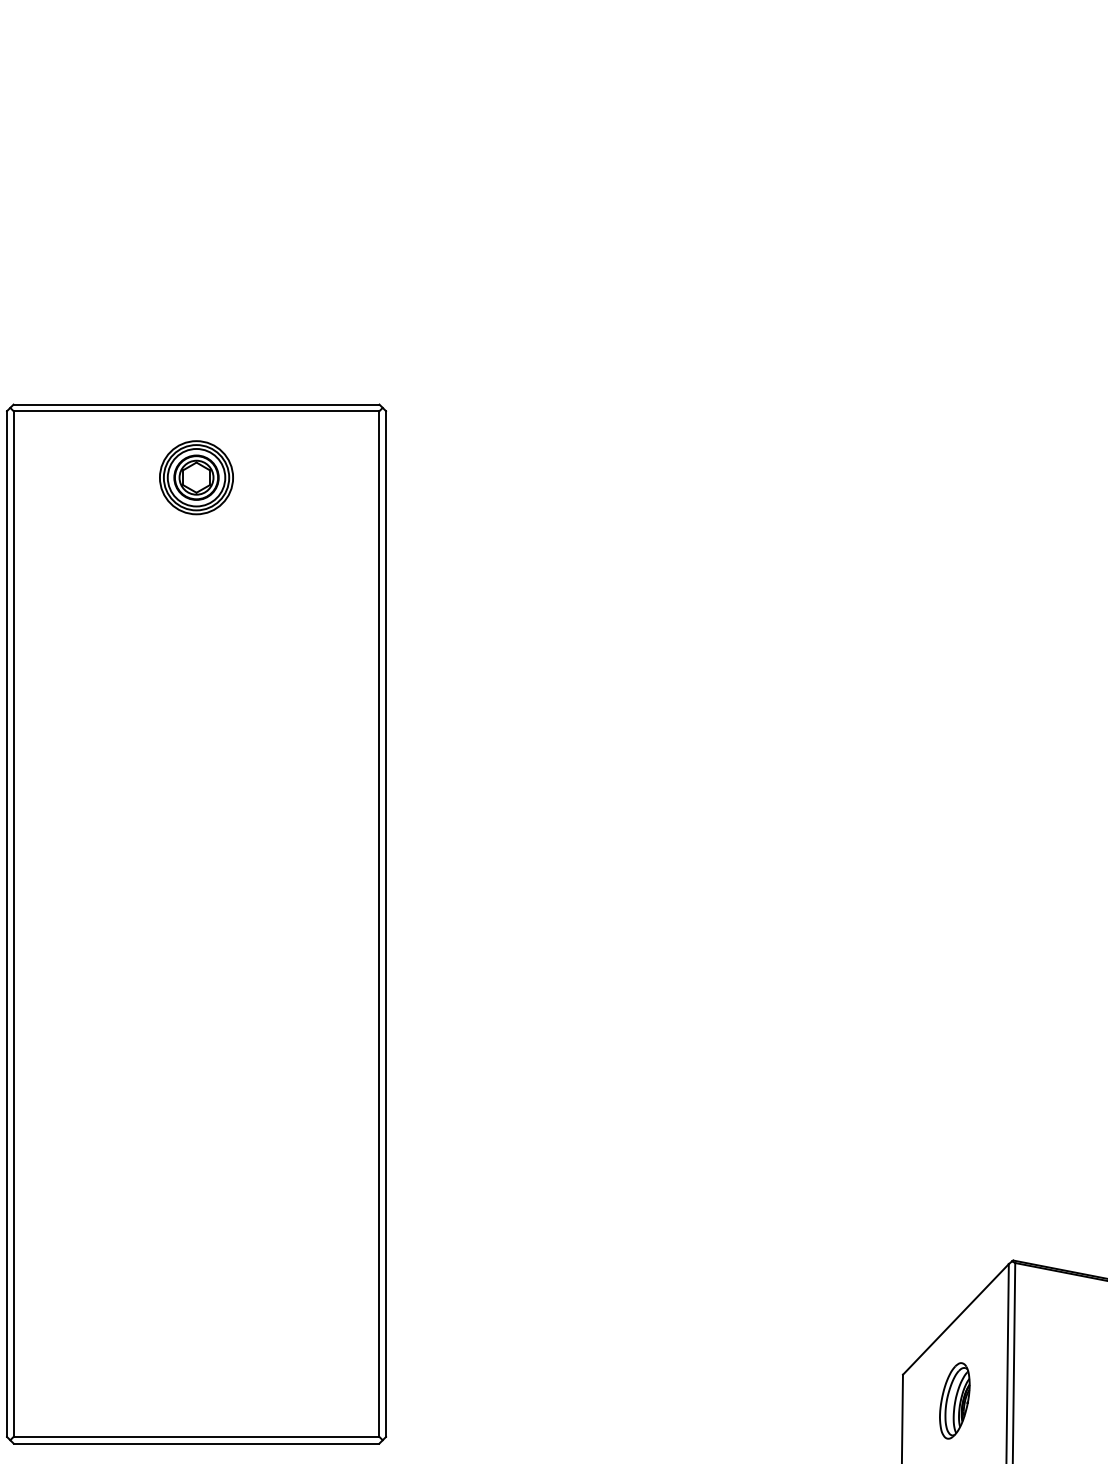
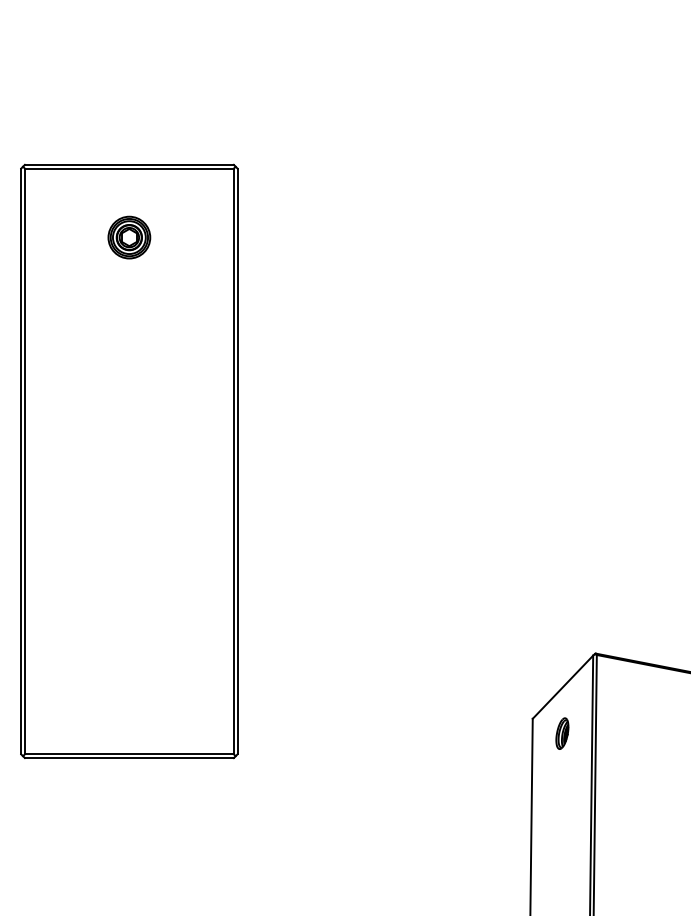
part: (196, 477) -> (129, 237), moved
part: (955, 1400) -> (562, 733), size x0.71

